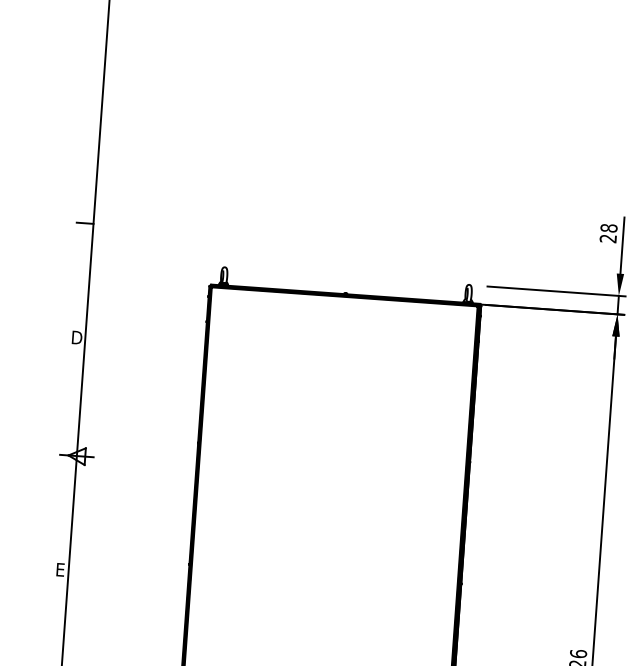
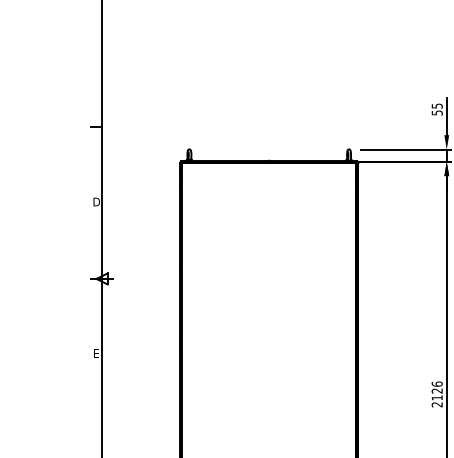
text: (607, 233) -> (436, 109), 28 -> 55

